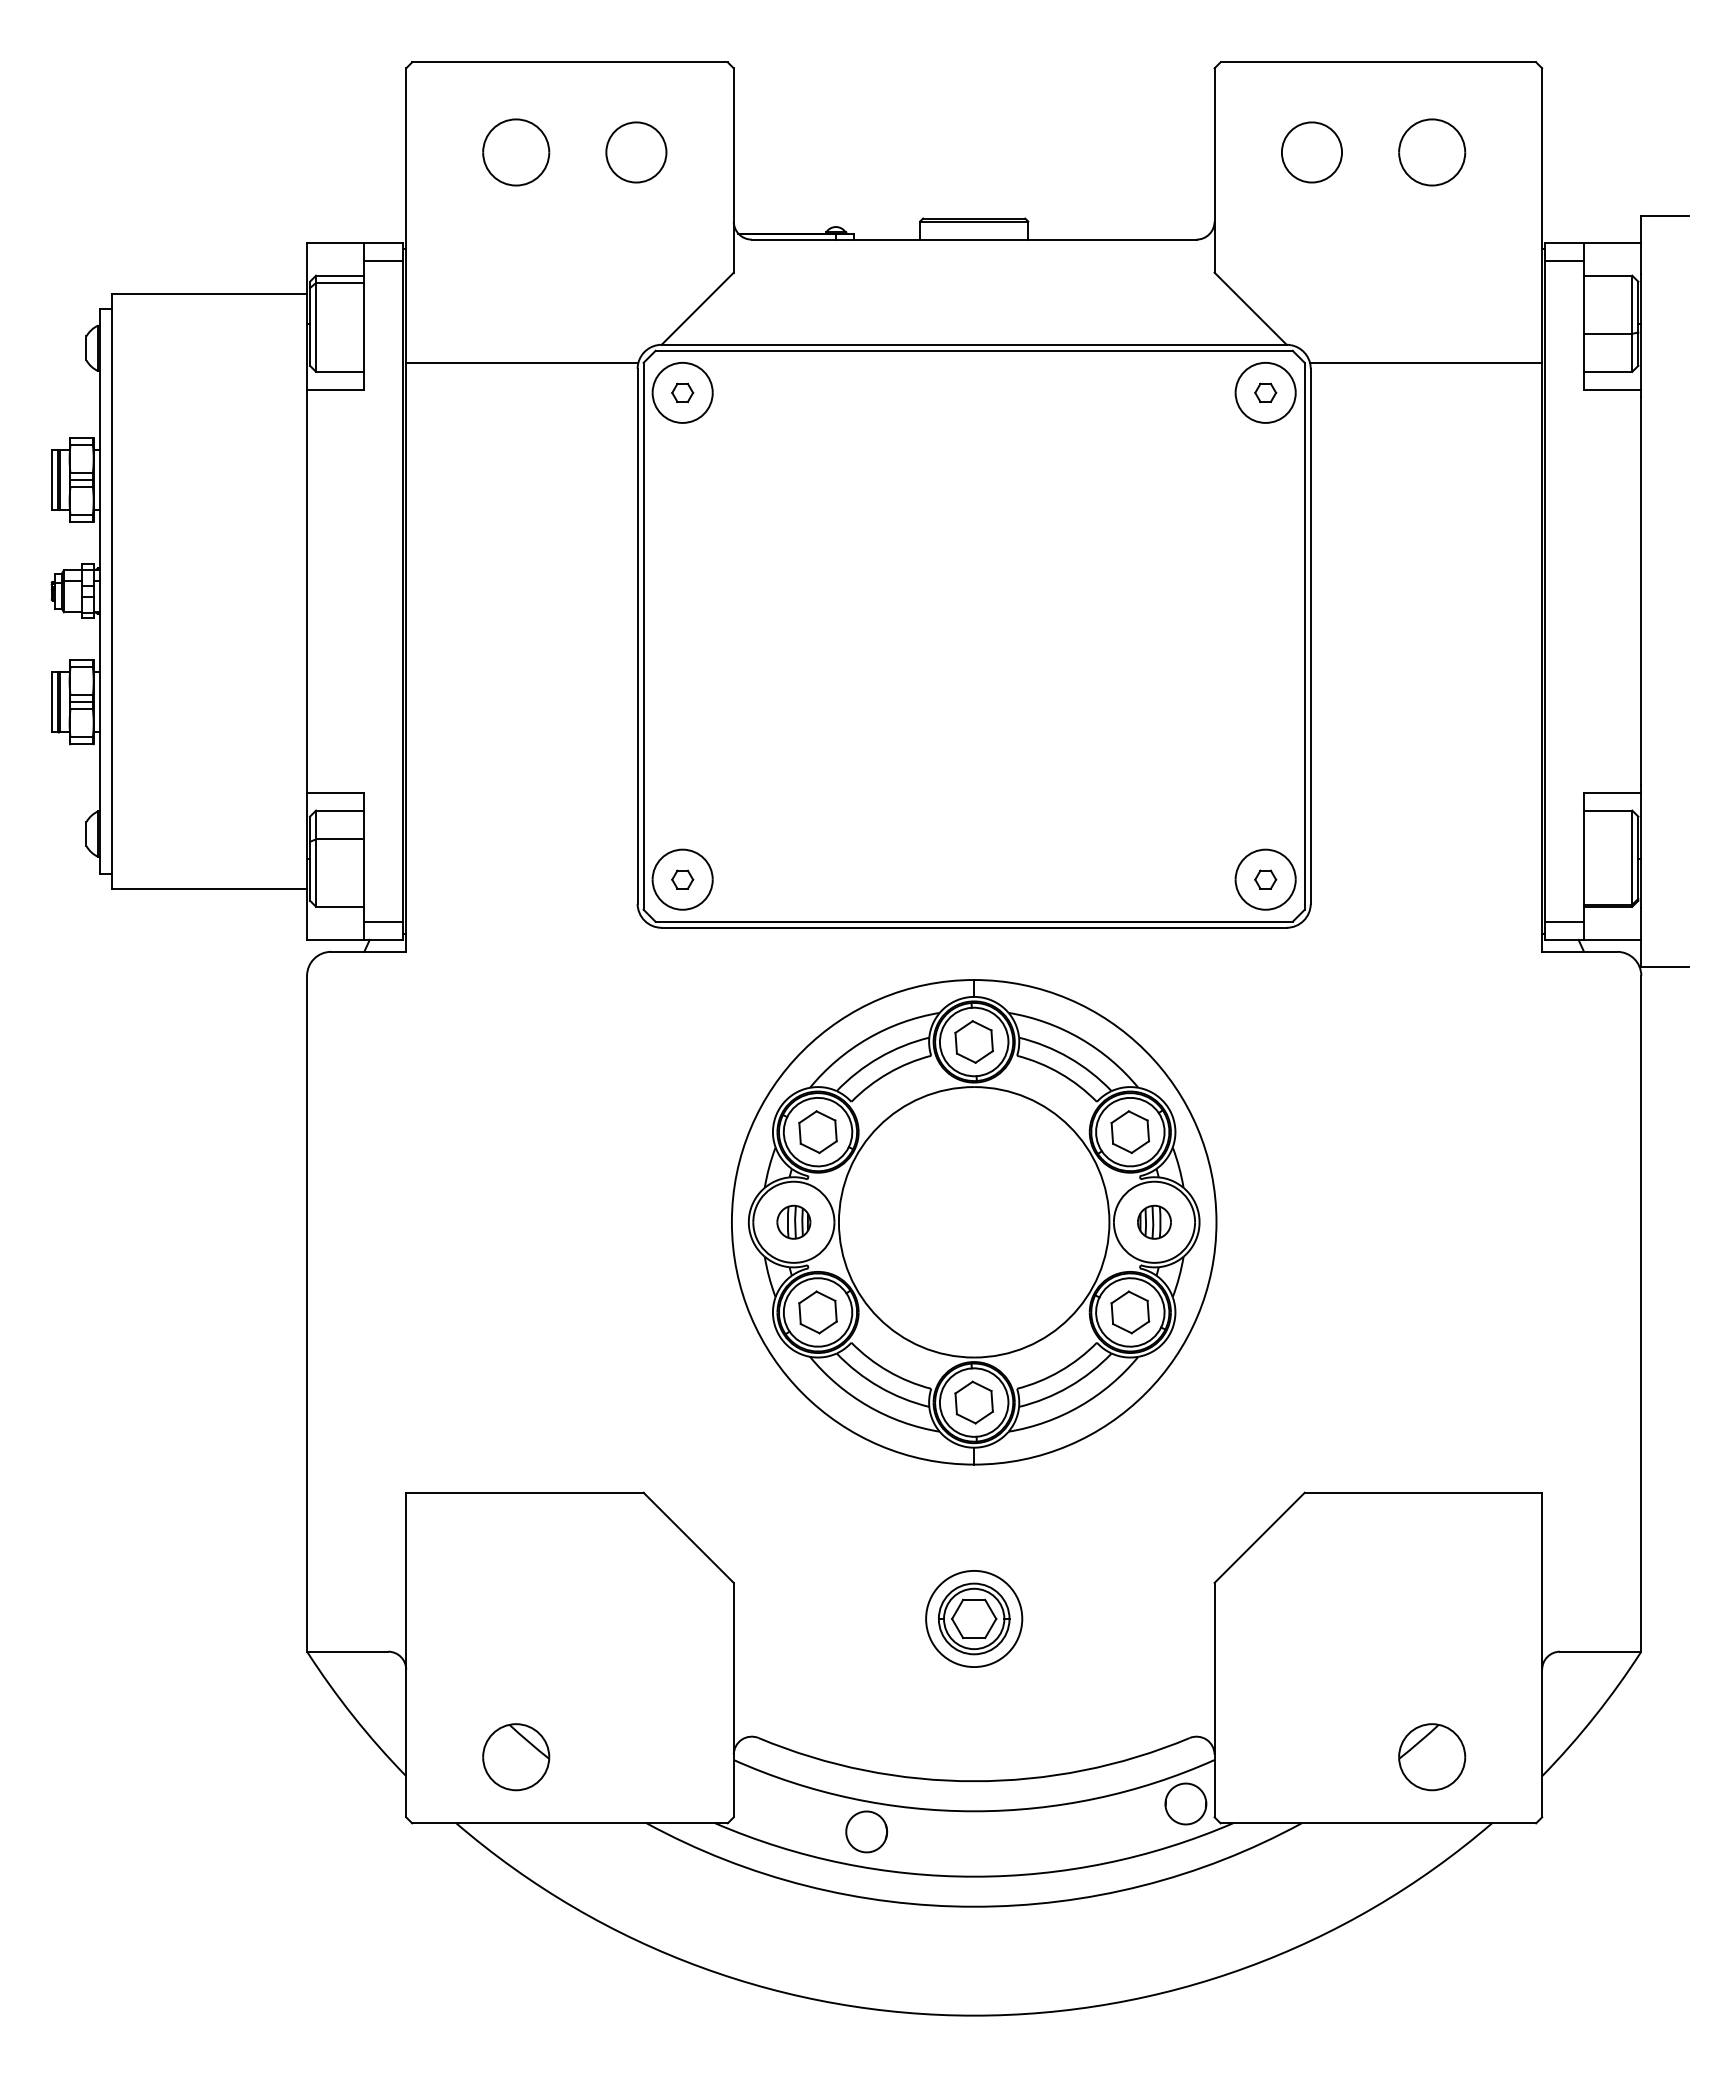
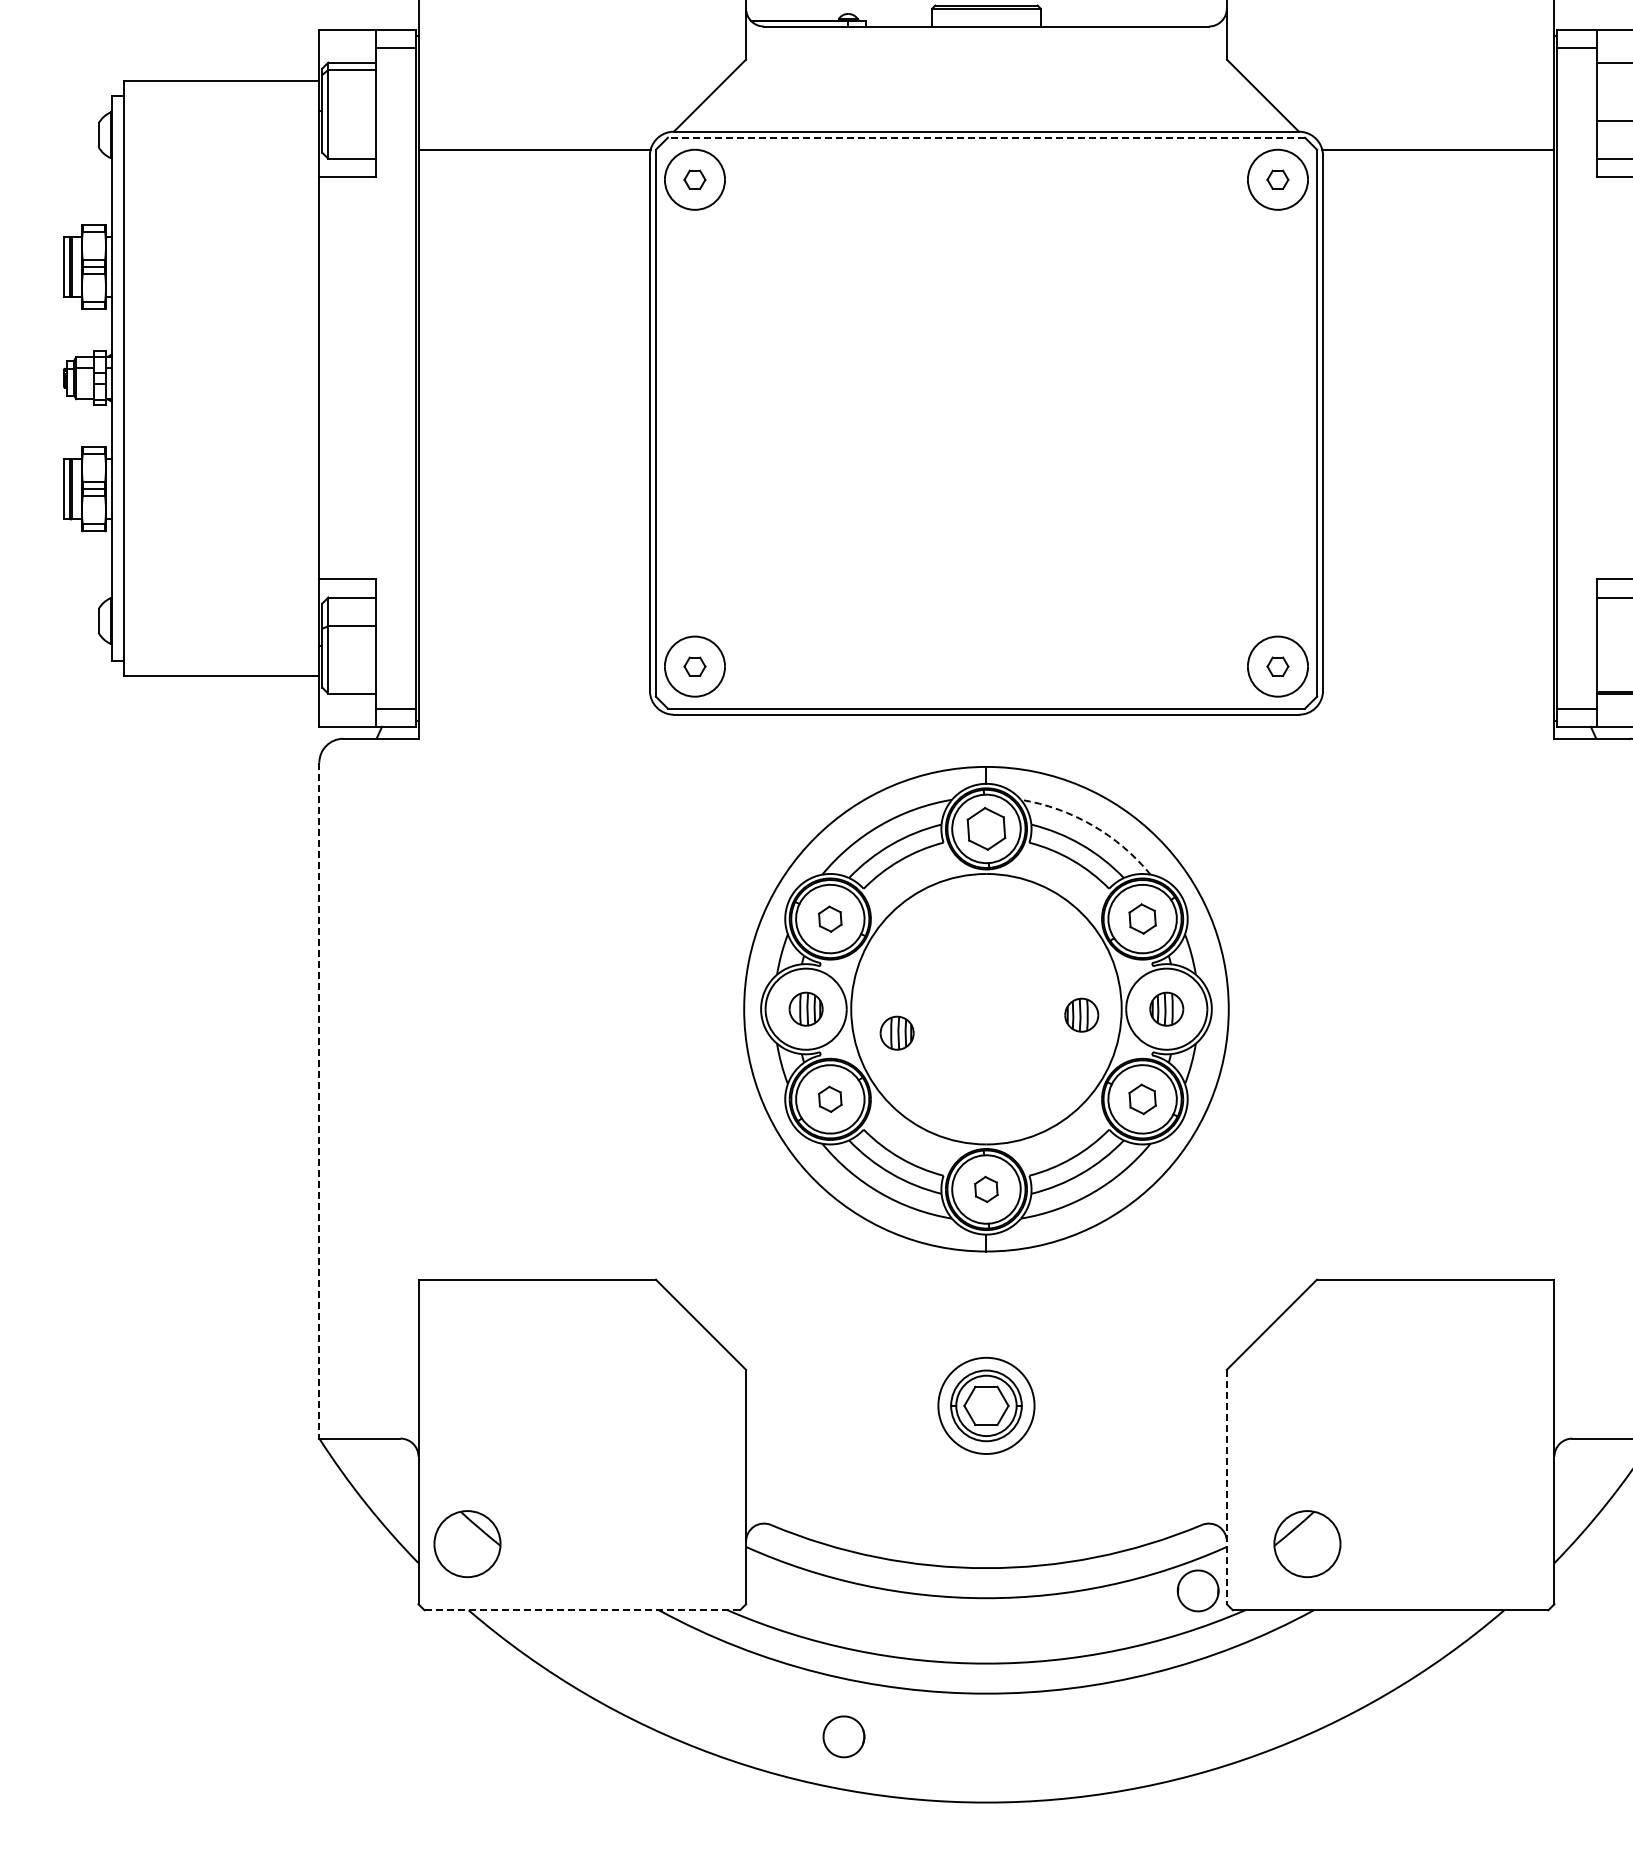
line: (974, 350) -> (986, 137), solid -> dashed
arc: (1080, 1038) -> (1092, 825), solid -> dashed
part: (1130, 1131) -> (1142, 918), size x0.7
part: (817, 1132) -> (829, 919), size x0.6
part: (1069, 1227) -> (1081, 1014), added
part: (884, 1245) -> (896, 1032), added
part: (817, 1312) -> (829, 1099), size x0.6
part: (1130, 1312) -> (1142, 1099), size x0.7
line: (307, 1313) -> (319, 1100), solid -> dashed
part: (973, 1402) -> (985, 1189), size x0.6
line: (1214, 1700) -> (1226, 1487), solid -> dashed
part: (516, 1757) -> (467, 1544), moved
part: (1432, 1757) -> (1307, 1544), moved
line: (570, 1823) -> (582, 1610), solid -> dashed
part: (866, 1831) -> (843, 1736), moved

